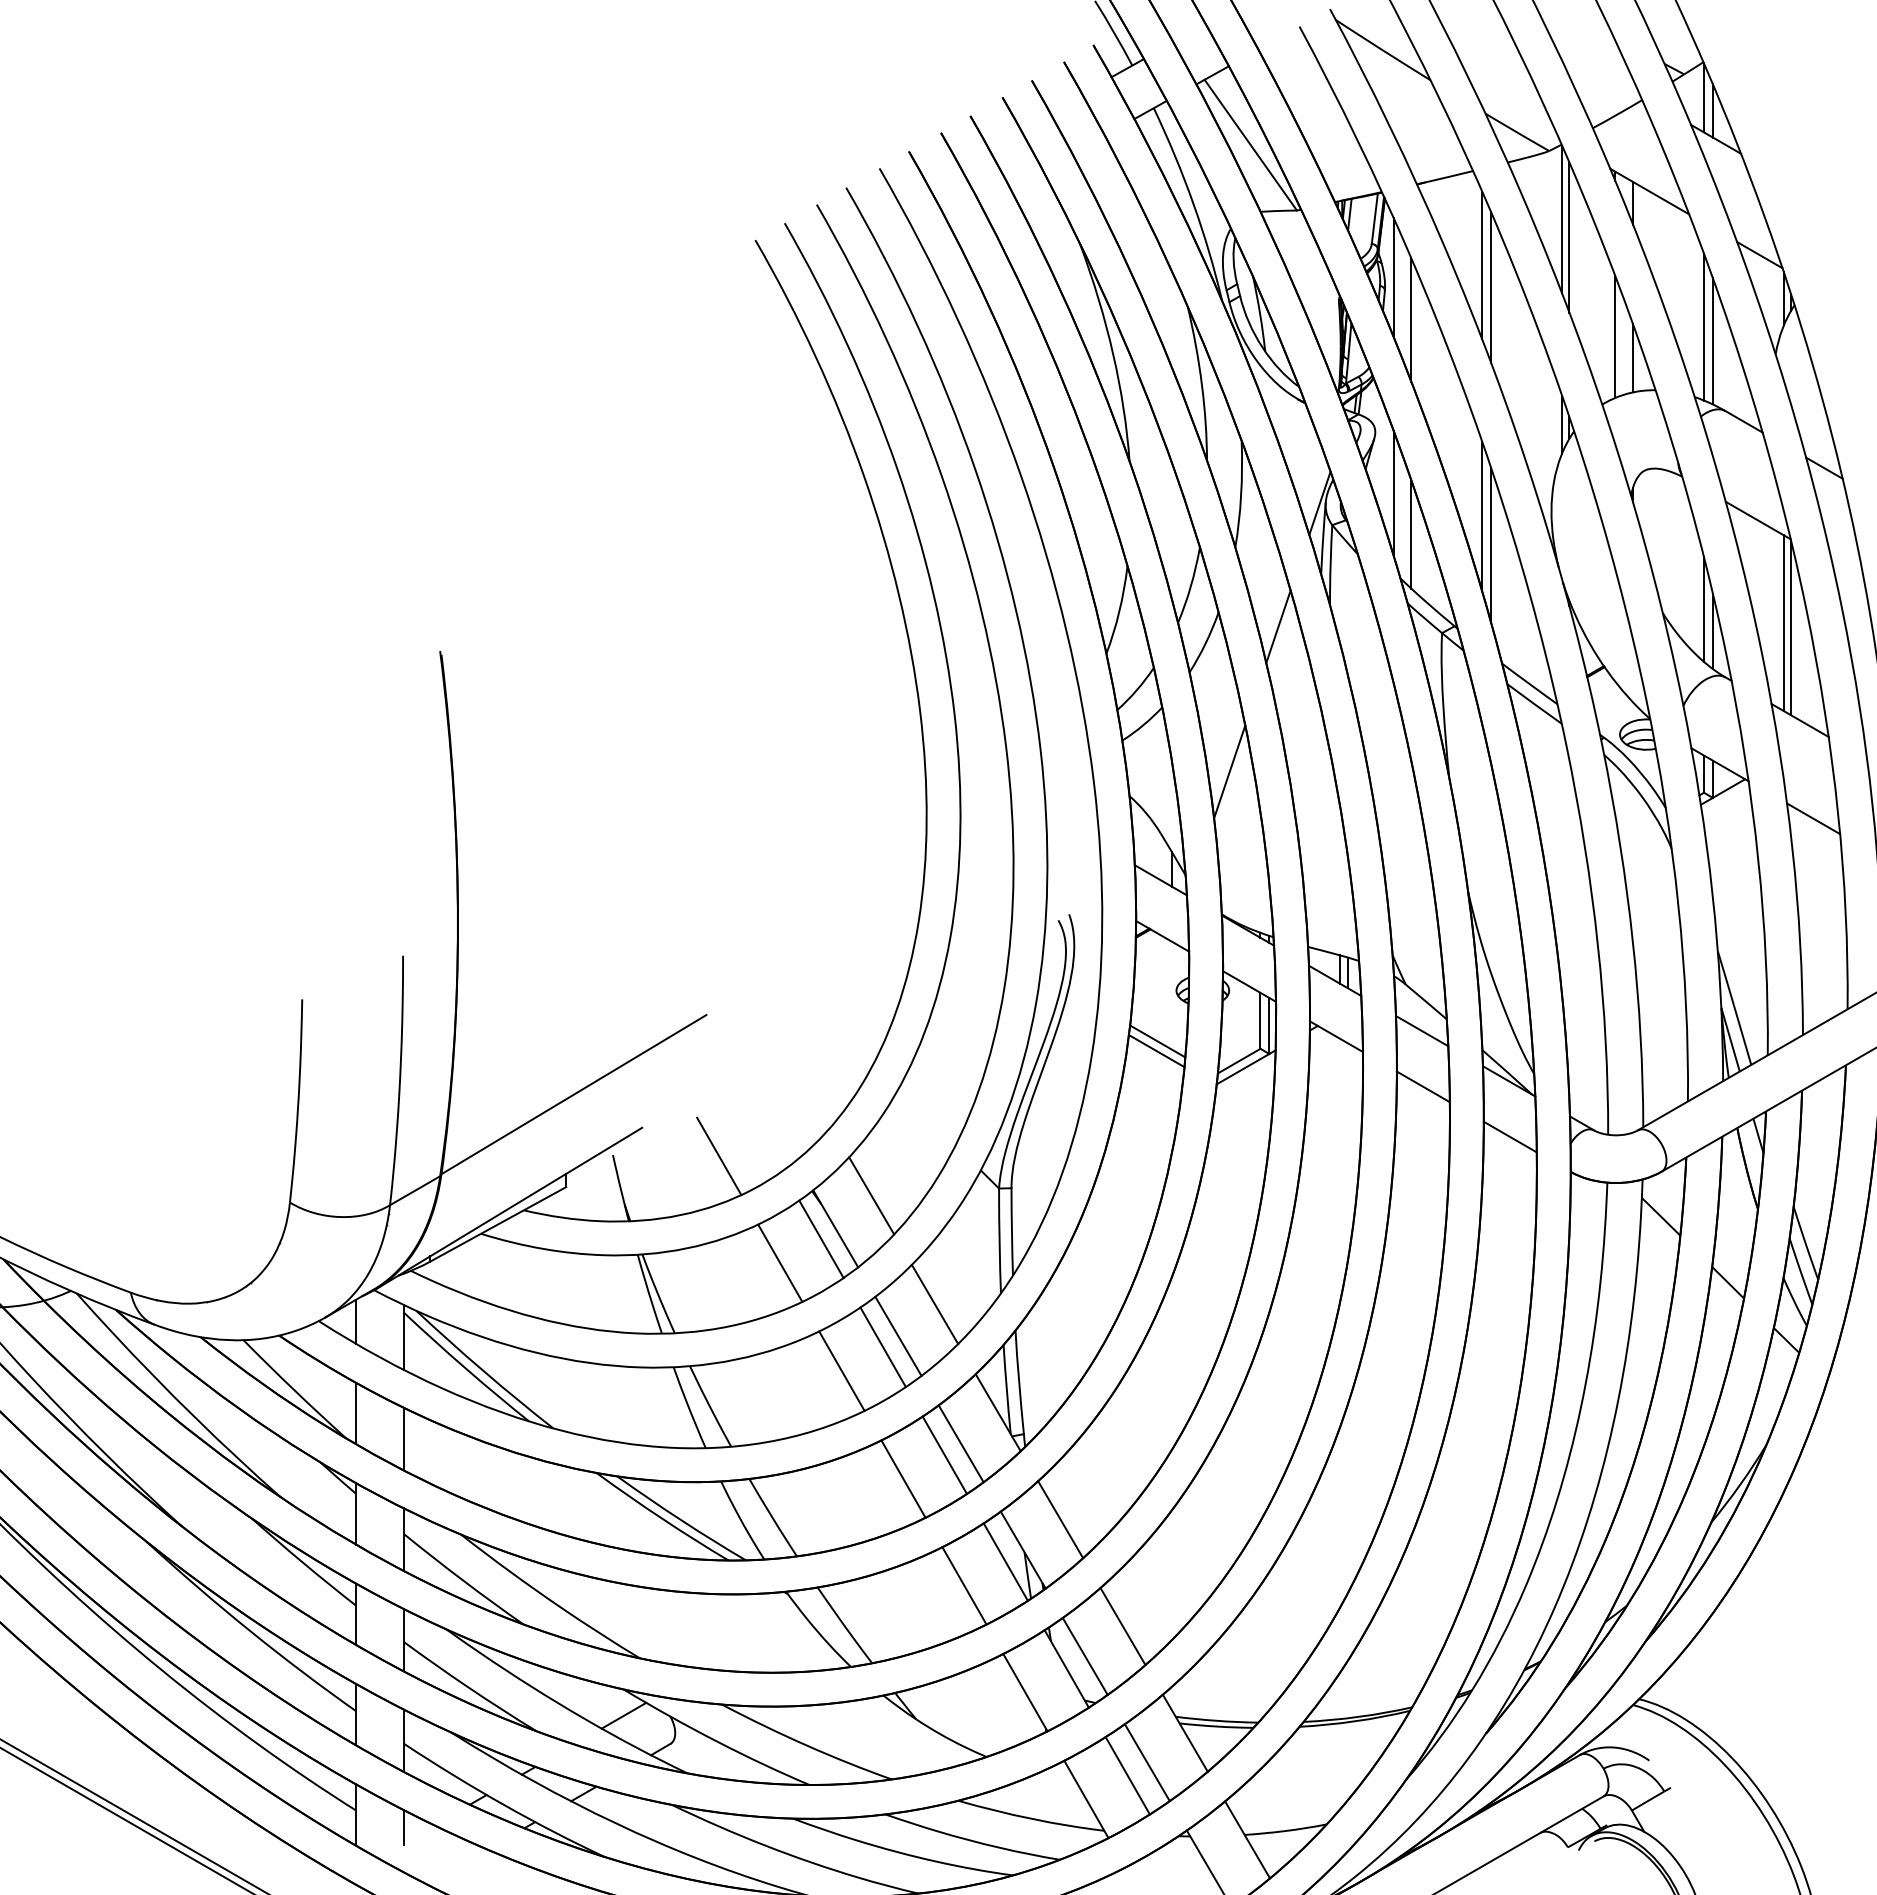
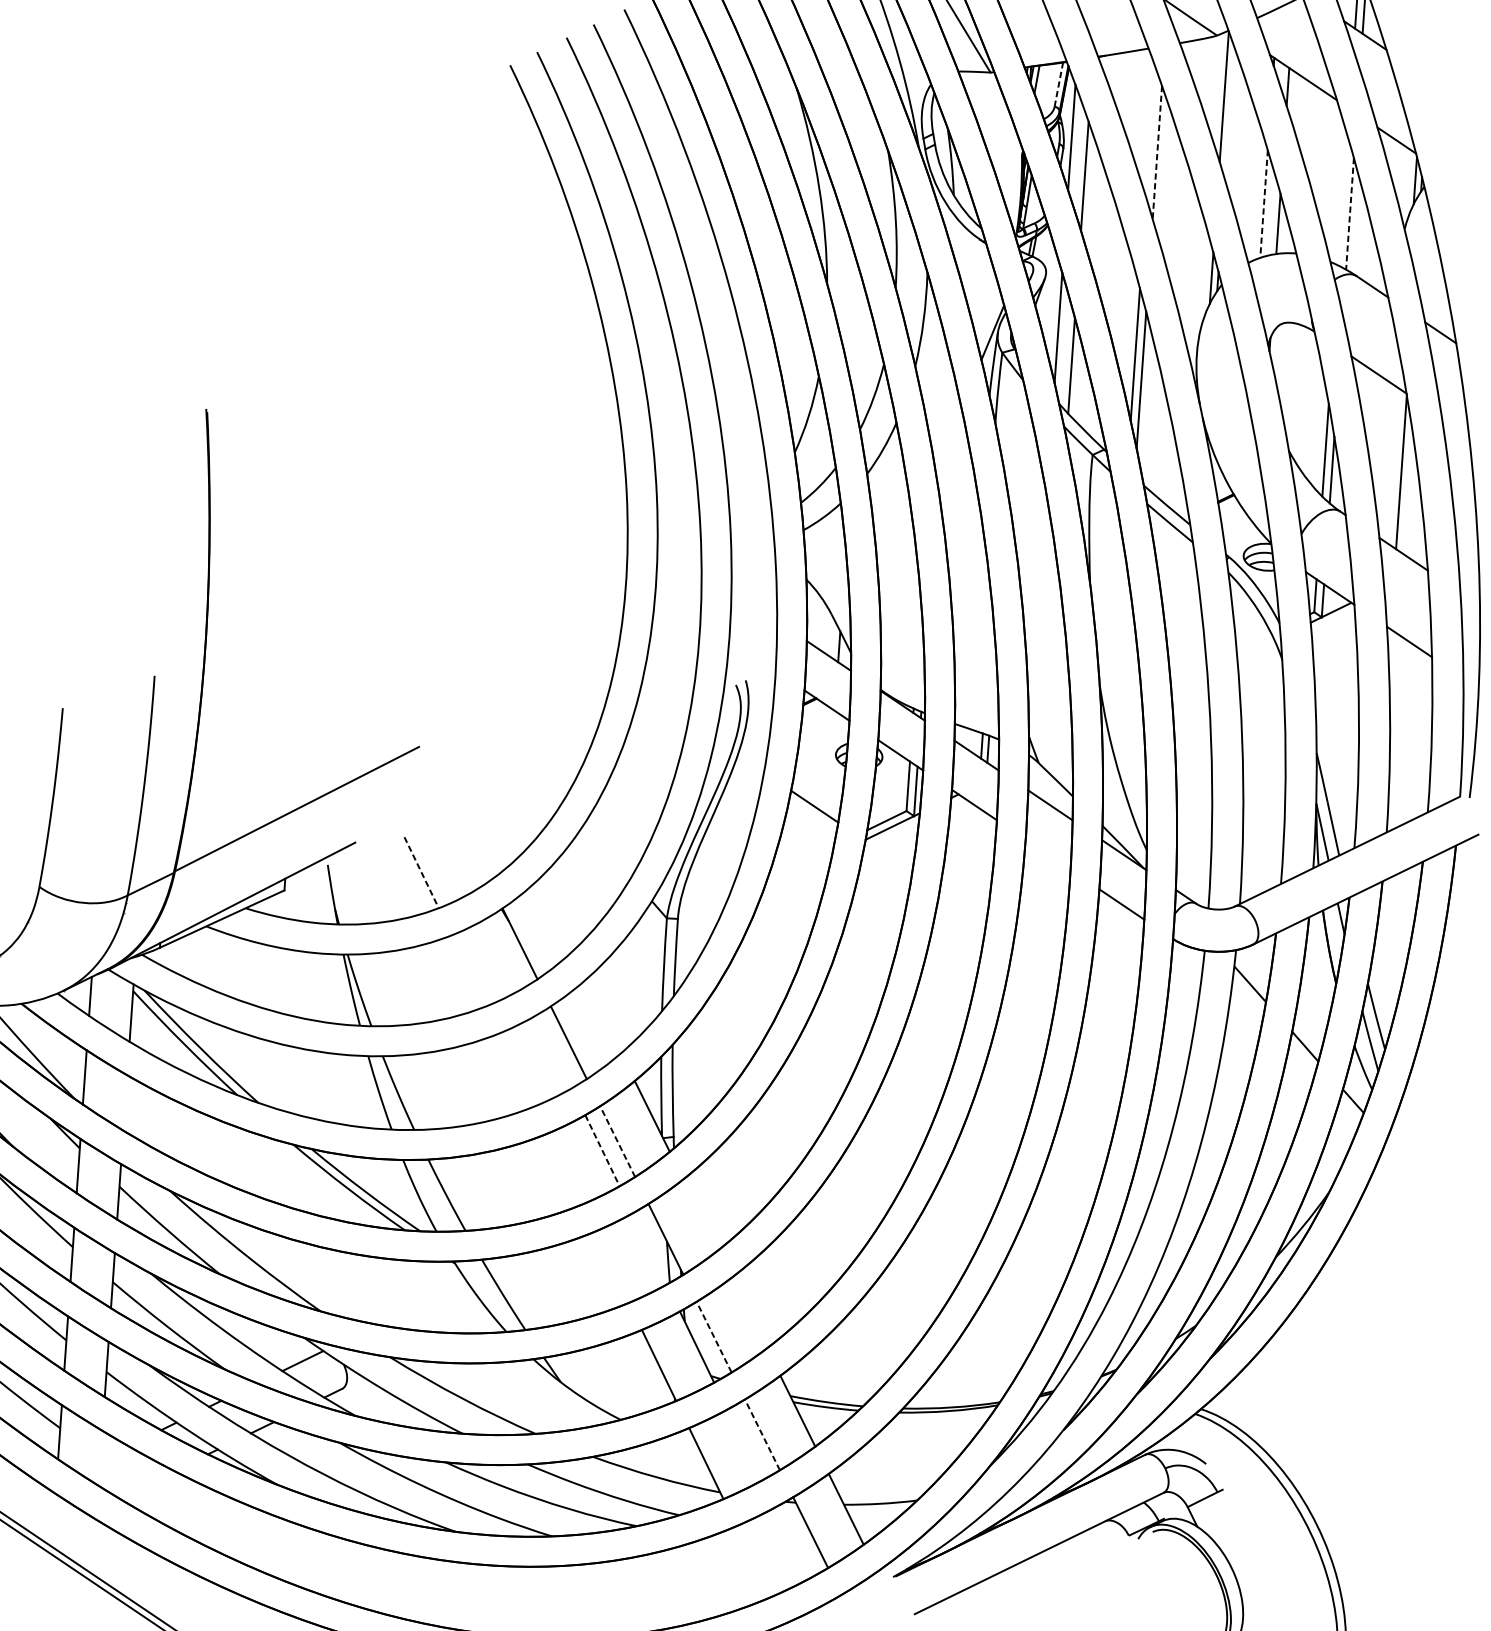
line: (1374, 218) -> (1058, 84), solid -> dashed
line: (1569, 237) -> (1229, 113), removed
line: (1482, 265) -> (1151, 132), removed
line: (1491, 287) -> (1157, 152), solid -> dashed
line: (1704, 326) -> (1343, 200), removed
line: (1615, 336) -> (1264, 203), solid -> dashed
line: (1712, 341) -> (1349, 213), solid -> dashed
line: (1783, 623) -> (1394, 467), removed
line: (1278, 626) -> (948, 439), removed
line: (1229, 771) -> (896, 564), removed
line: (1157, 1041) -> (815, 798), removed
line: (1422, 1086) -> (1047, 854), removed
line: (719, 1156) -> (421, 872), solid -> dashed
line: (871, 1195) -> (553, 916), removed
line: (821, 1239) -> (506, 952), removed
line: (780, 1262) -> (469, 970), removed
line: (934, 1304) -> (602, 1016), removed
line: (882, 1347) -> (554, 1051), removed
line: (841, 1370) -> (516, 1069), removed
line: (403, 1438) -> (125, 1102), removed
line: (961, 1443) -> (617, 1141), solid -> dashed
line: (944, 1455) -> (602, 1150), solid -> dashed
line: (903, 1478) -> (564, 1168), removed
line: (1060, 1519) -> (700, 1214), removed
line: (1005, 1561) -> (649, 1248), removed
line: (964, 1585) -> (611, 1267), removed
line: (1122, 1626) -> (748, 1313), removed
line: (1085, 1656) -> (714, 1337), solid -> dashed
line: (1147, 1762) -> (762, 1434), solid -> dashed
line: (1127, 1775) -> (744, 1444), removed
line: (403, 1827) -> (101, 1446), removed

